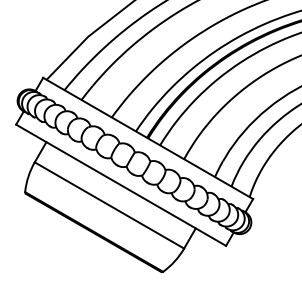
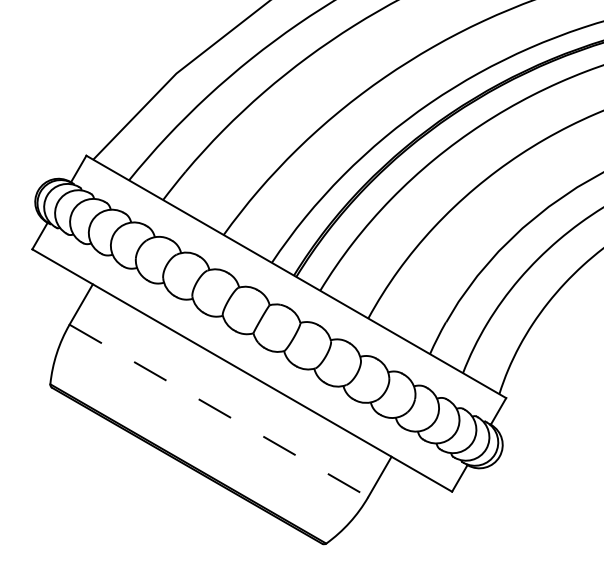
line: (109, 205) -> (219, 410), solid -> dashed

